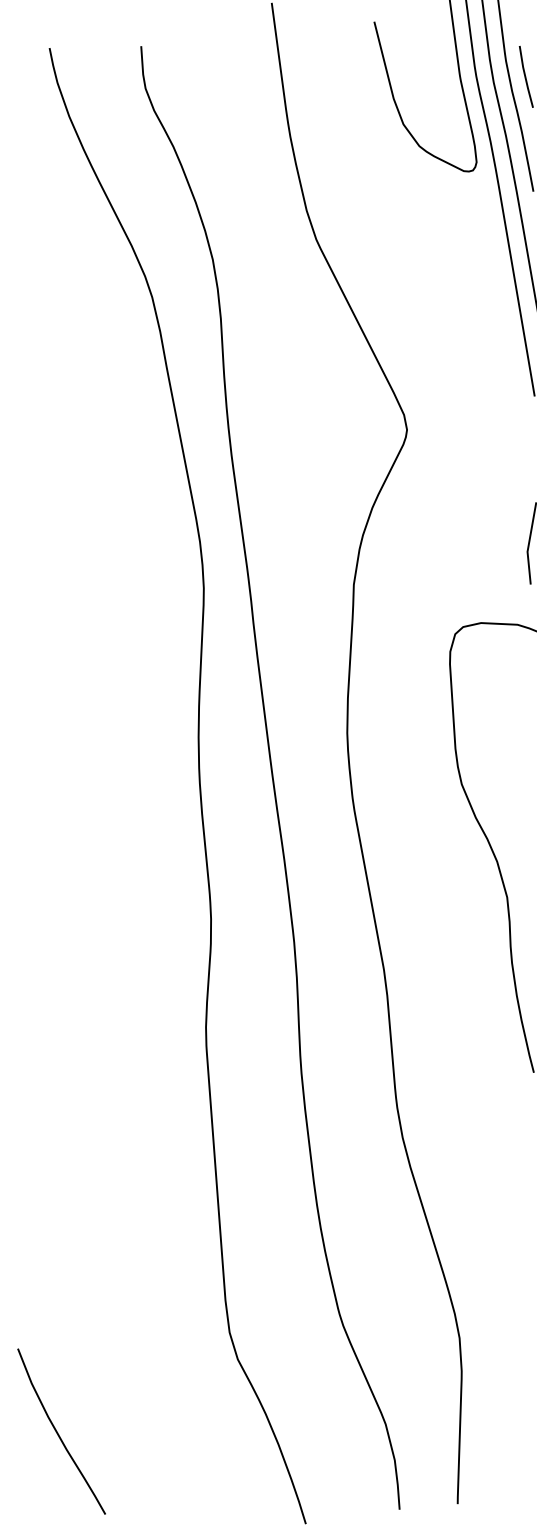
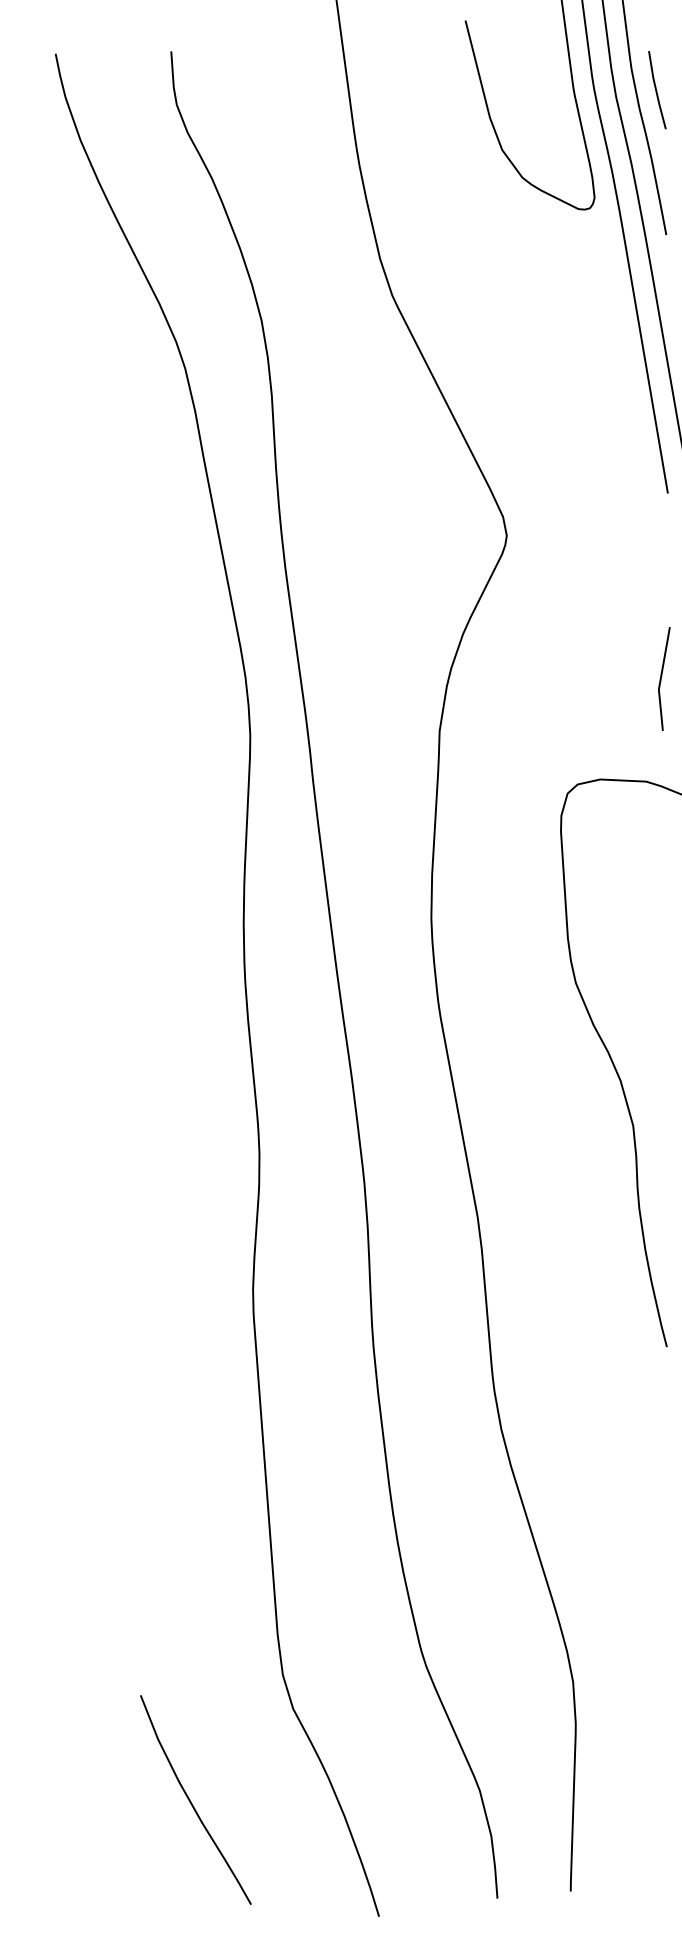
curve: (58, 1432) -> (191, 1801), moved

